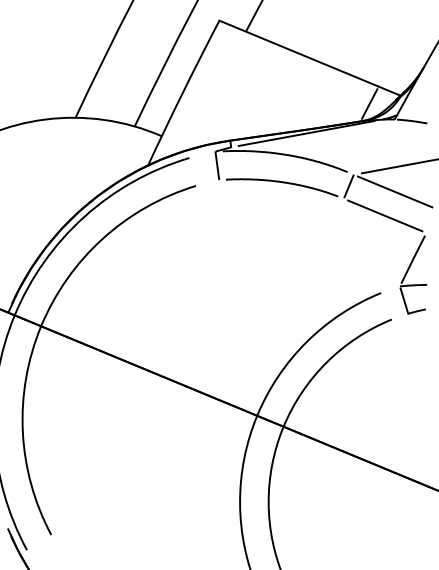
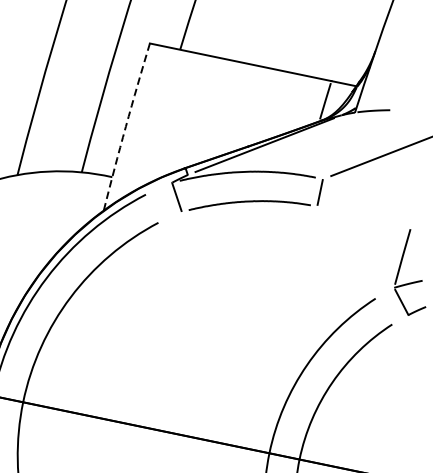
arc: (182, 92) -> (125, 126), solid -> dashed
line: (394, 191) -> (369, 188), removed
line: (385, 215) -> (364, 215), removed

